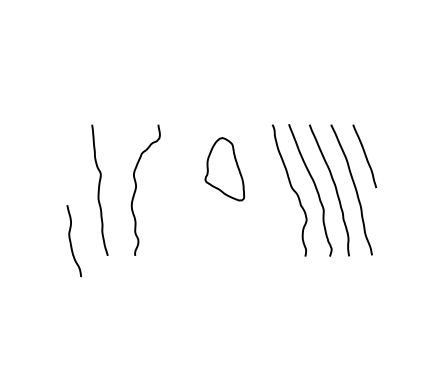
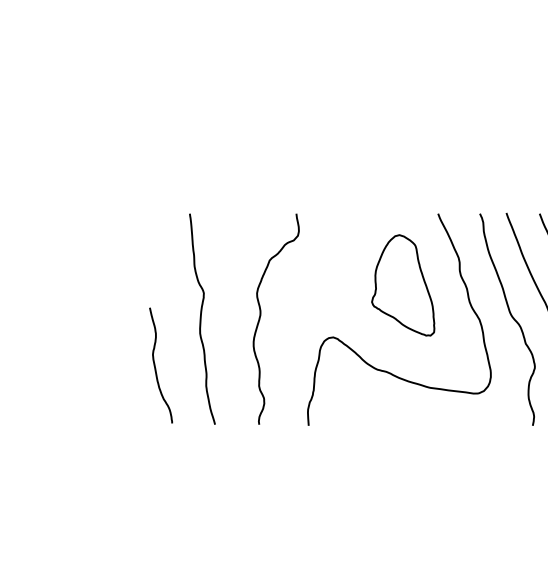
curve: (213, 221) -> (385, 369), added
curve: (71, 241) -> (156, 366), moved

